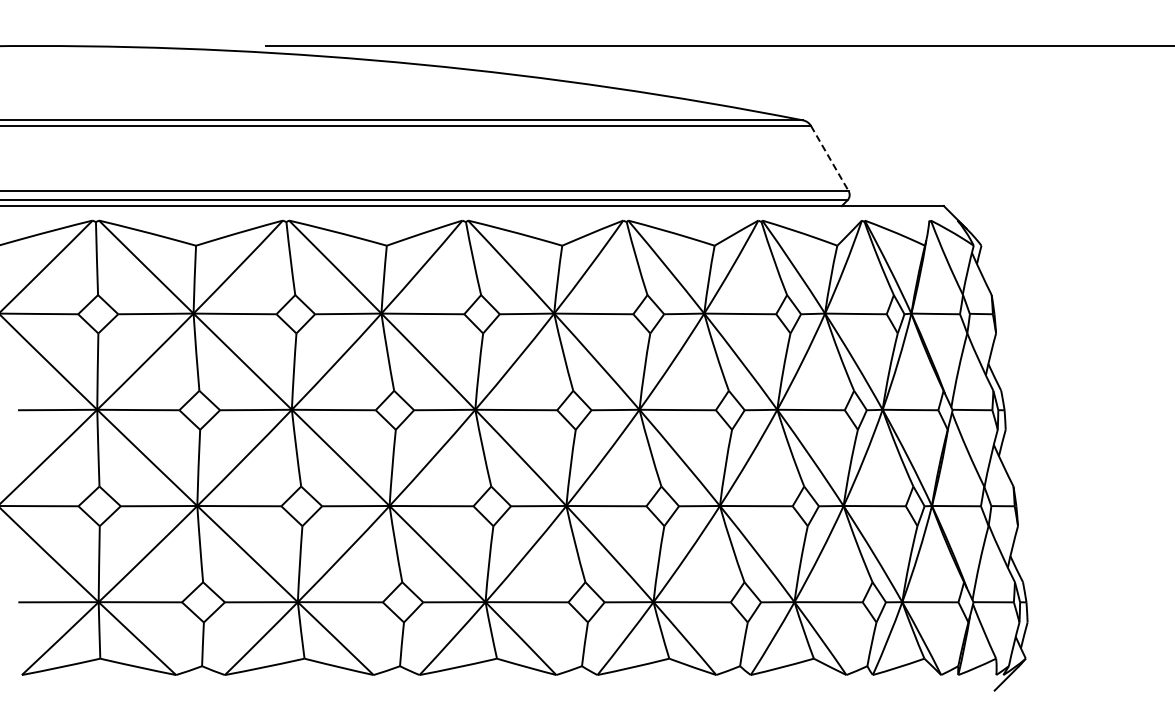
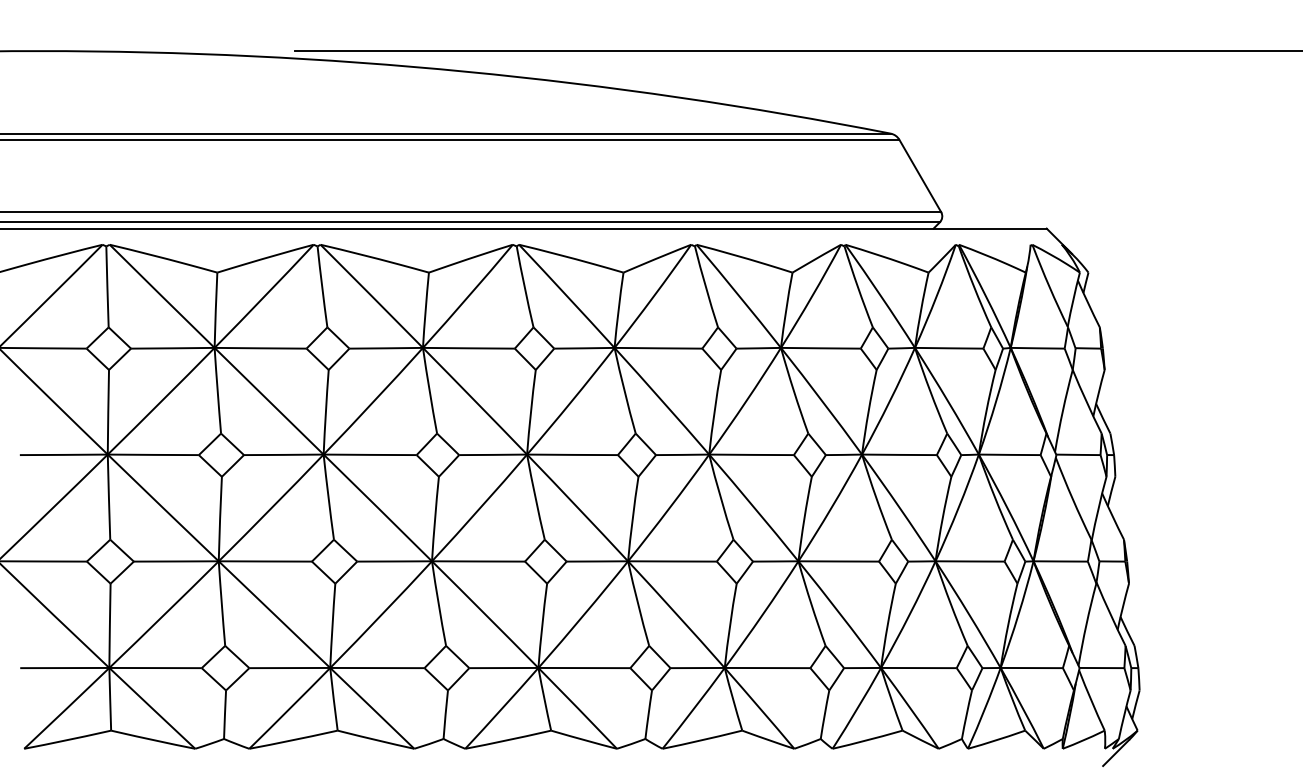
line: (829, 158) -> (919, 175), dashed -> solid

